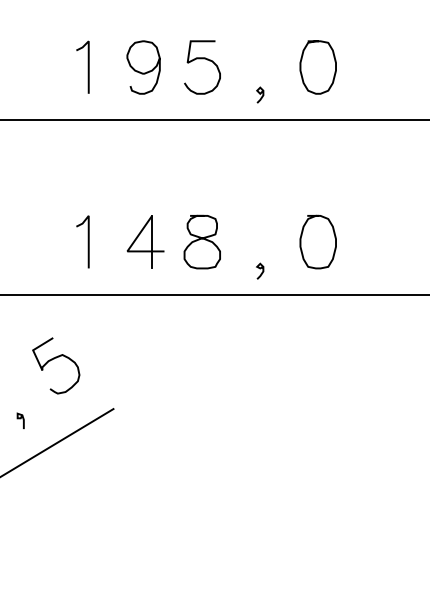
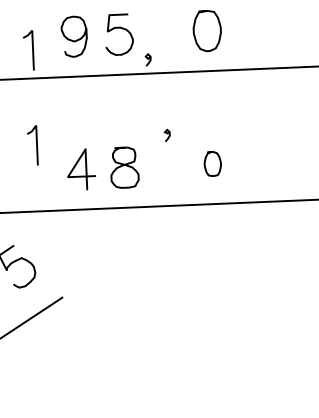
curve: (87, 66) -> (32, 49), moved
curve: (260, 94) -> (148, 59), moved
curve: (87, 241) -> (36, 145), moved
part: (317, 241) -> (212, 163), size x0.6
curve: (260, 269) -> (167, 134), moved

